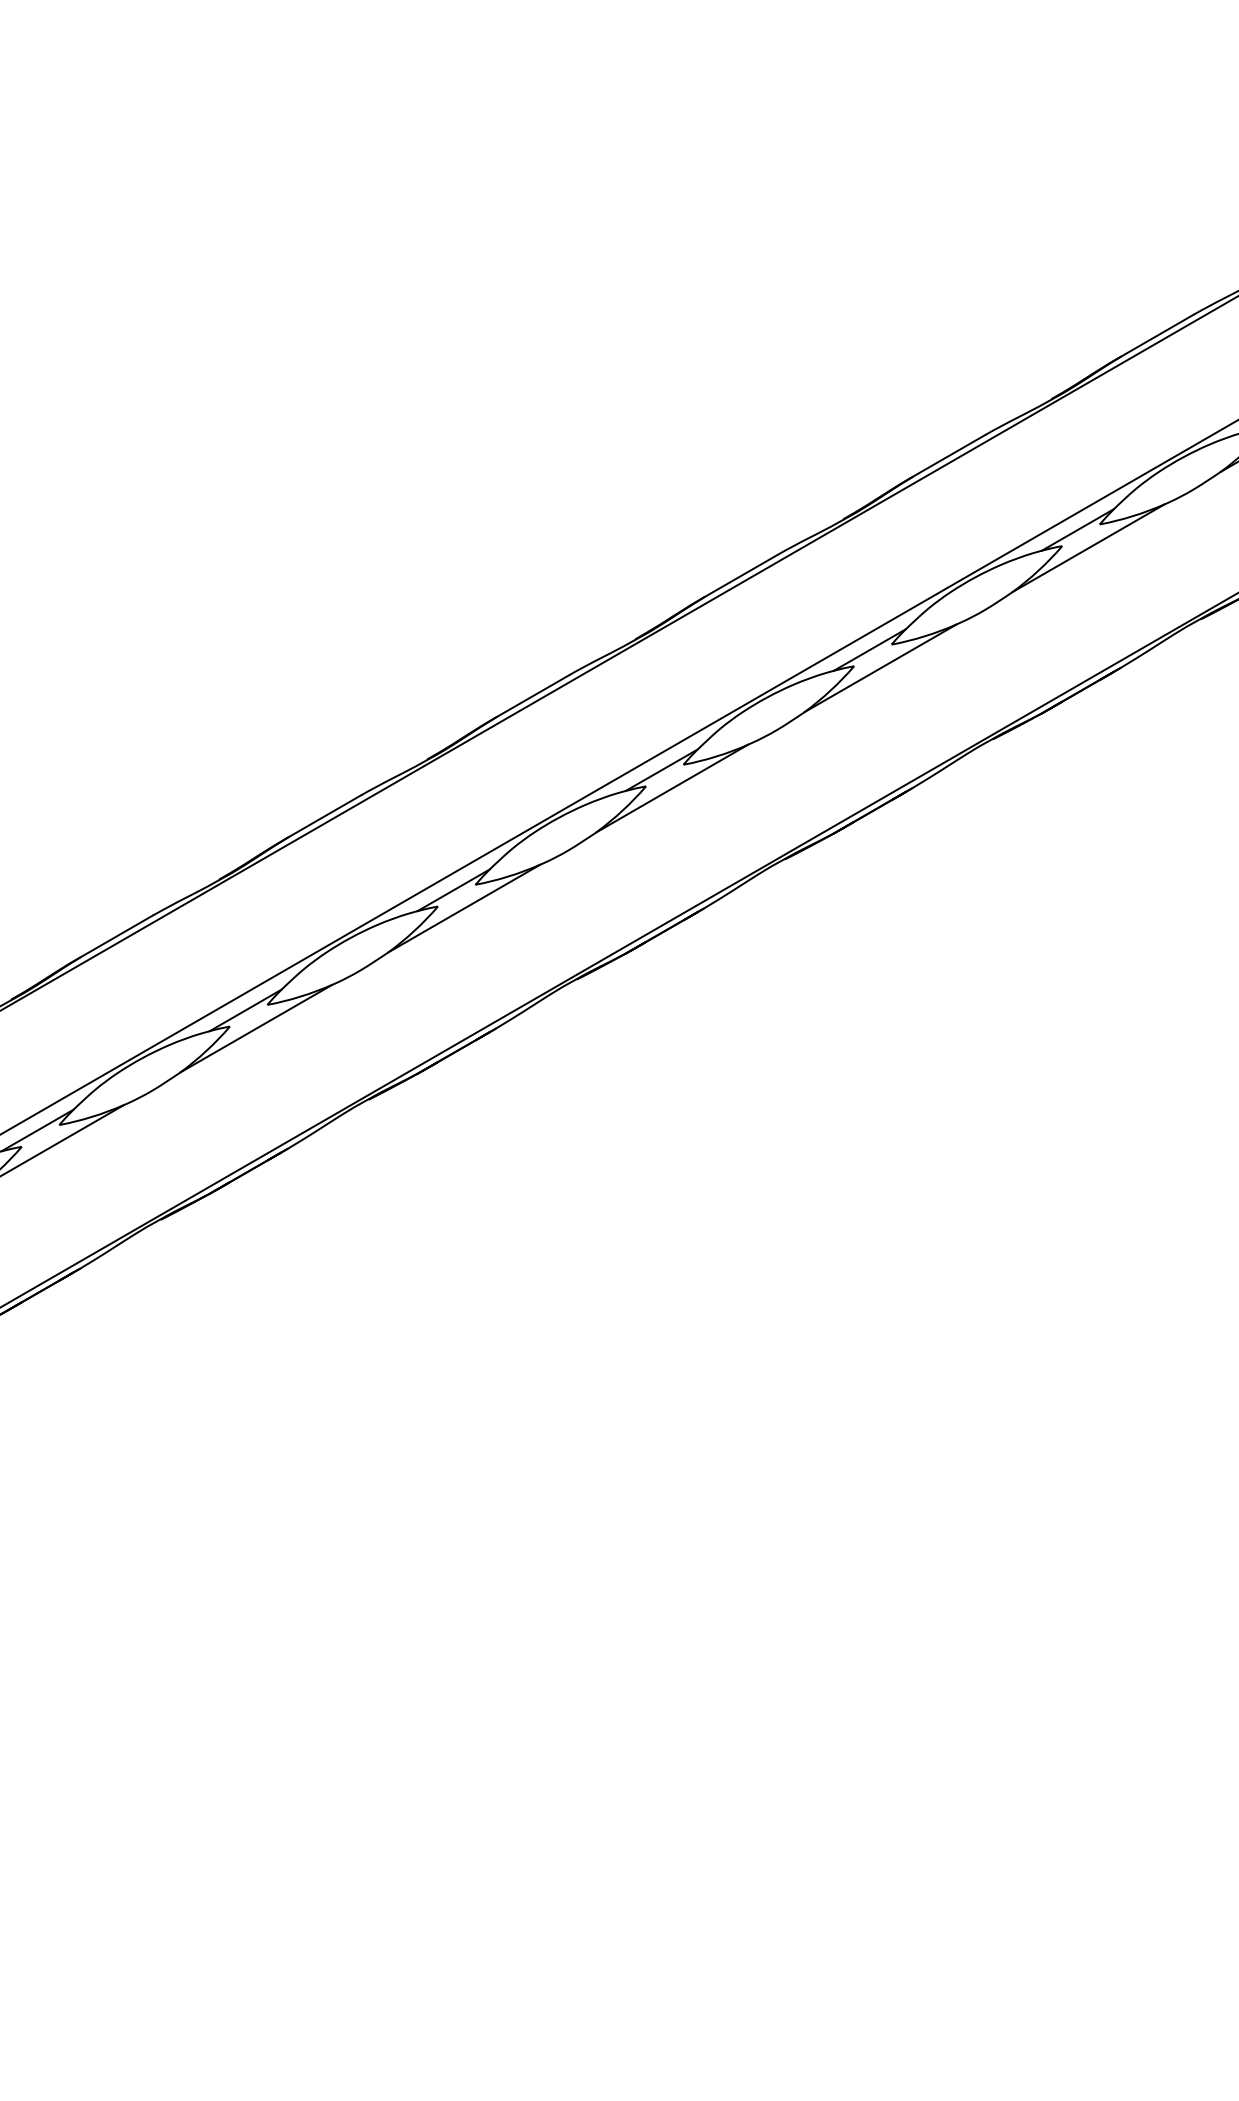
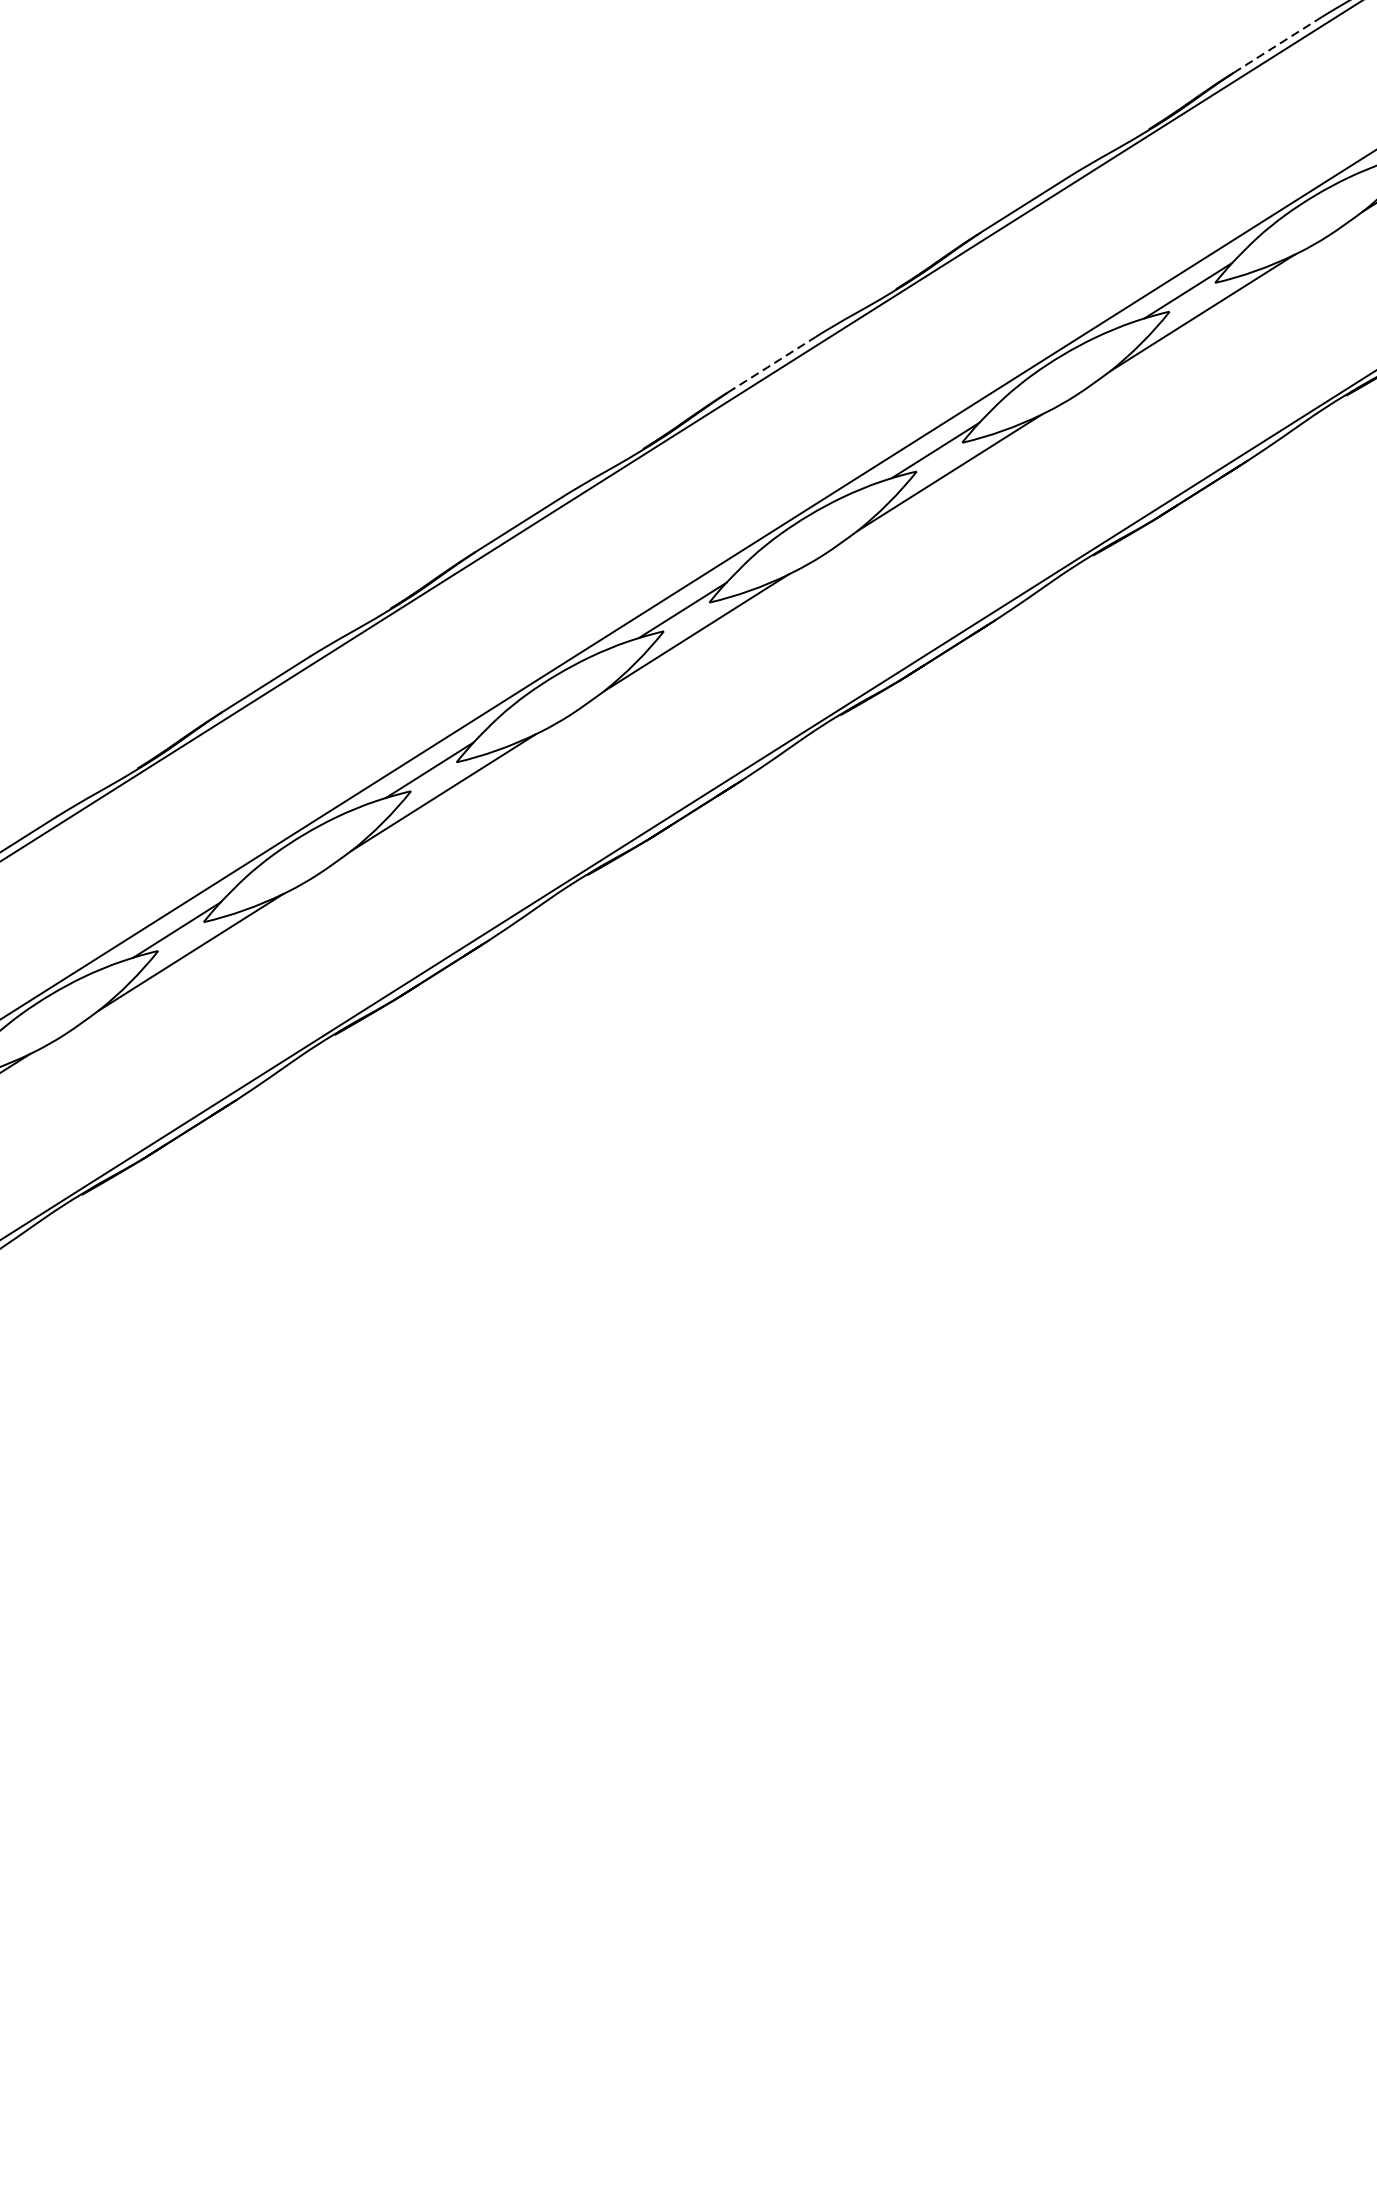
line: (1157, 335) -> (1277, 44), solid -> dashed
line: (741, 575) -> (772, 364), solid -> dashed

